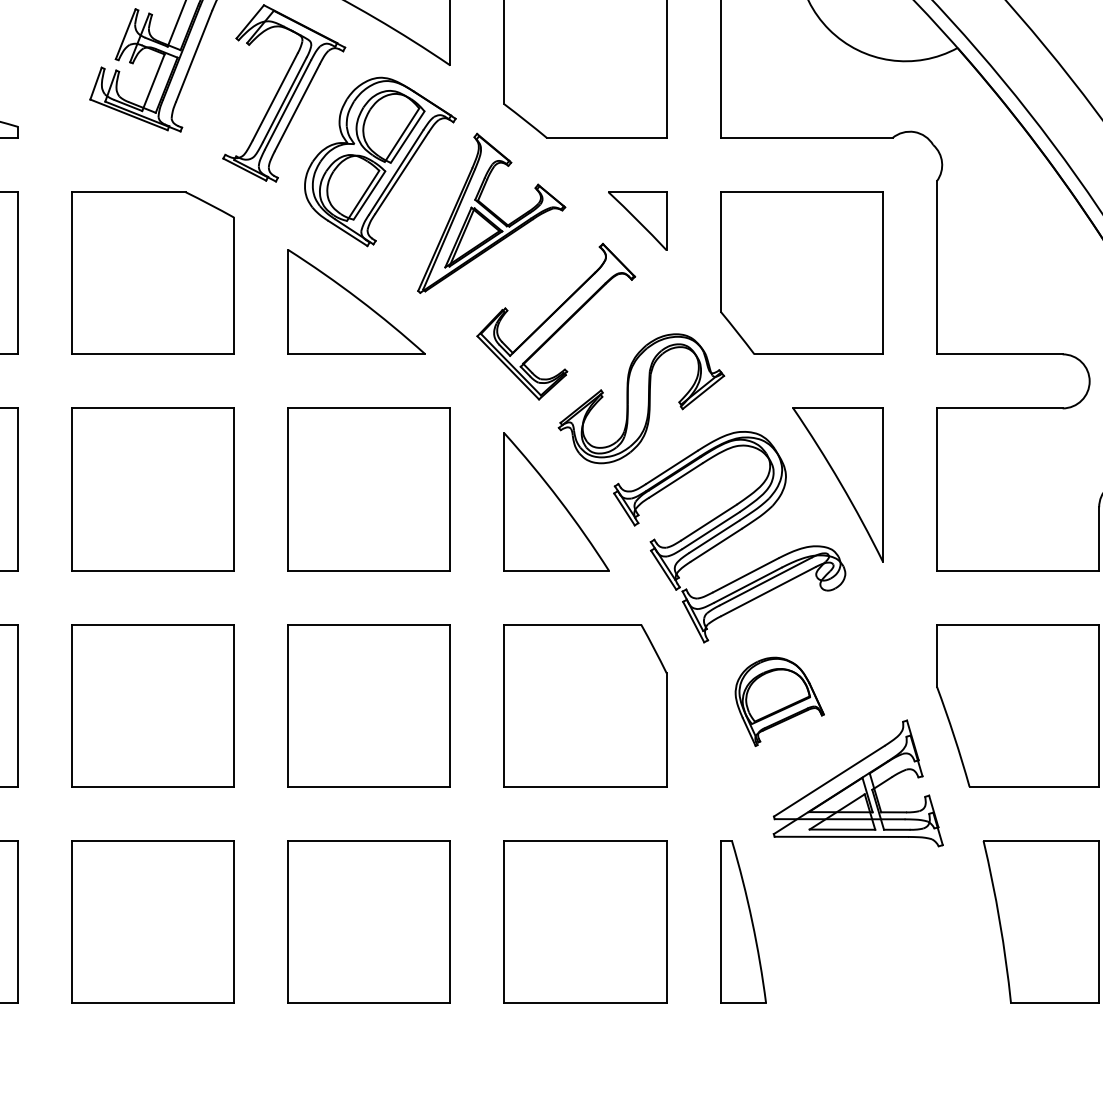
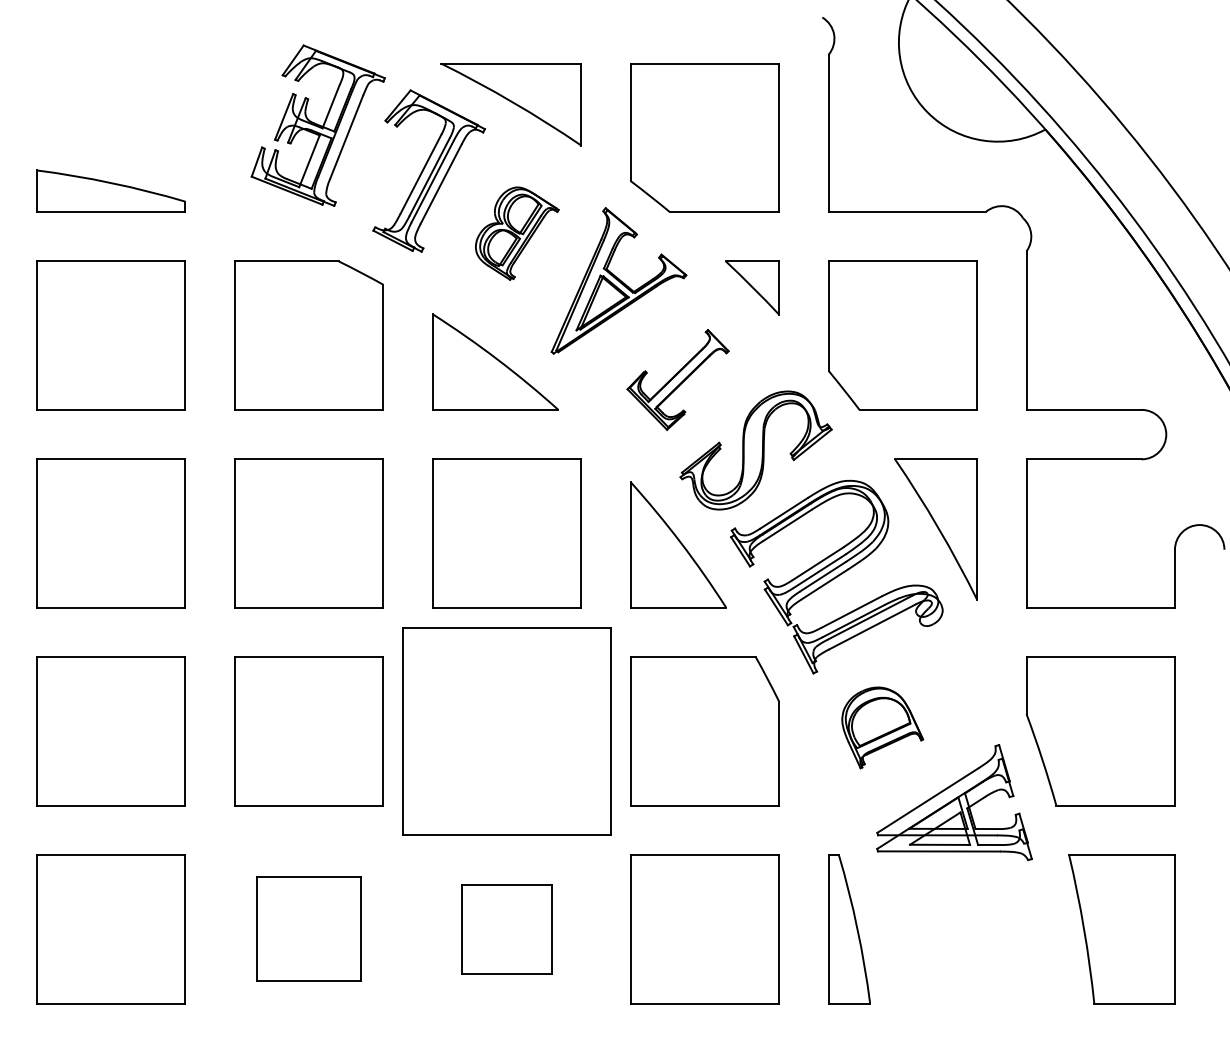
part: (380, 161) -> (517, 233), size x0.6
part: (555, 321) -> (677, 379), size x0.7
part: (368, 705) -> (506, 731), size x1.4
part: (152, 922) -> (308, 929), size x0.7
part: (368, 922) -> (506, 929), size x0.6

